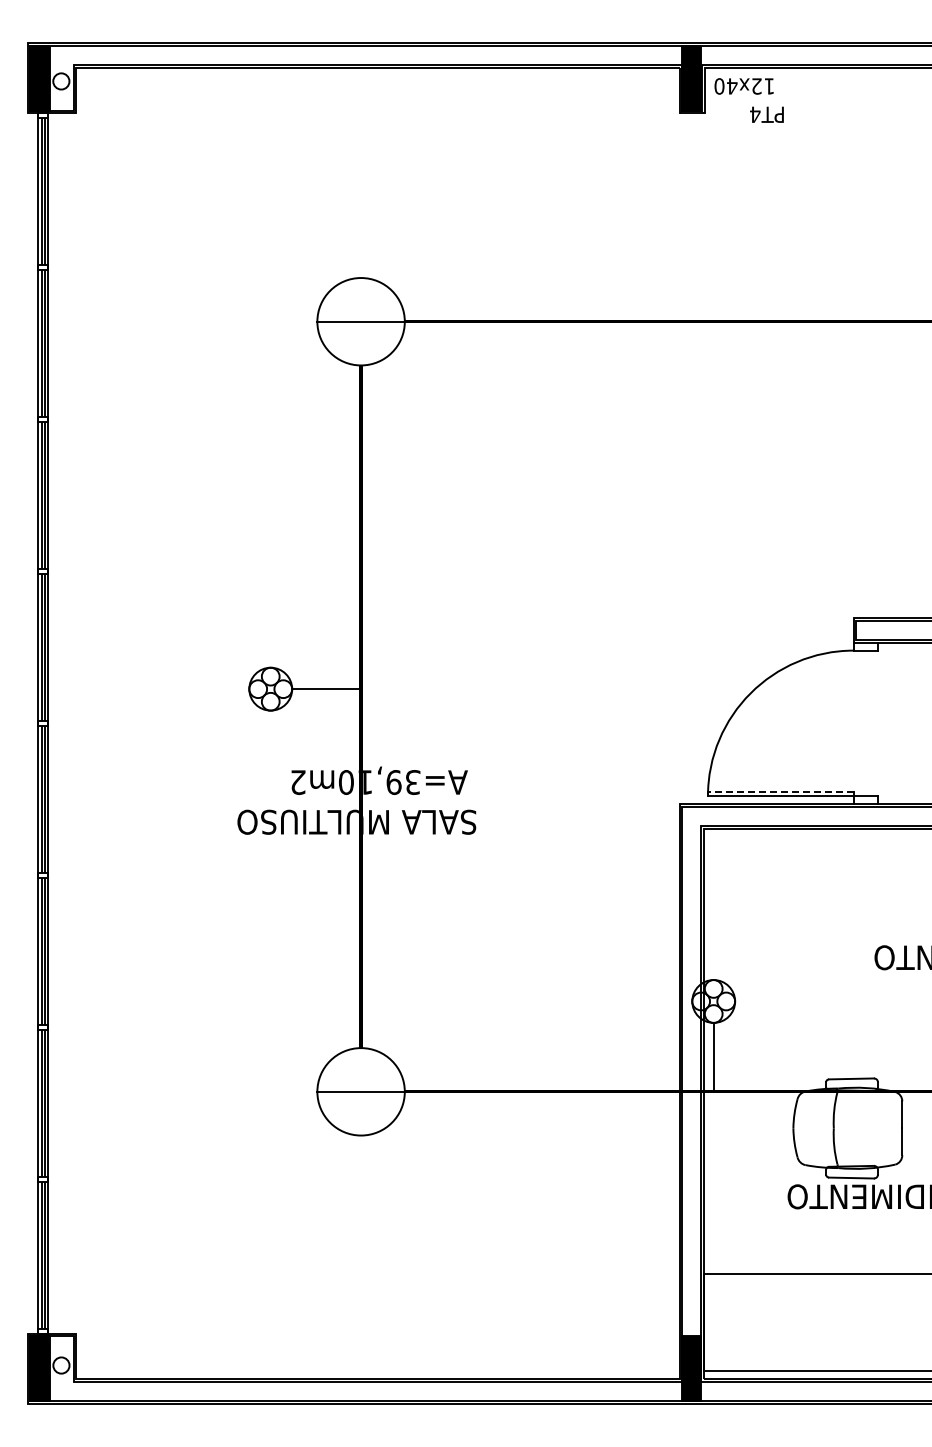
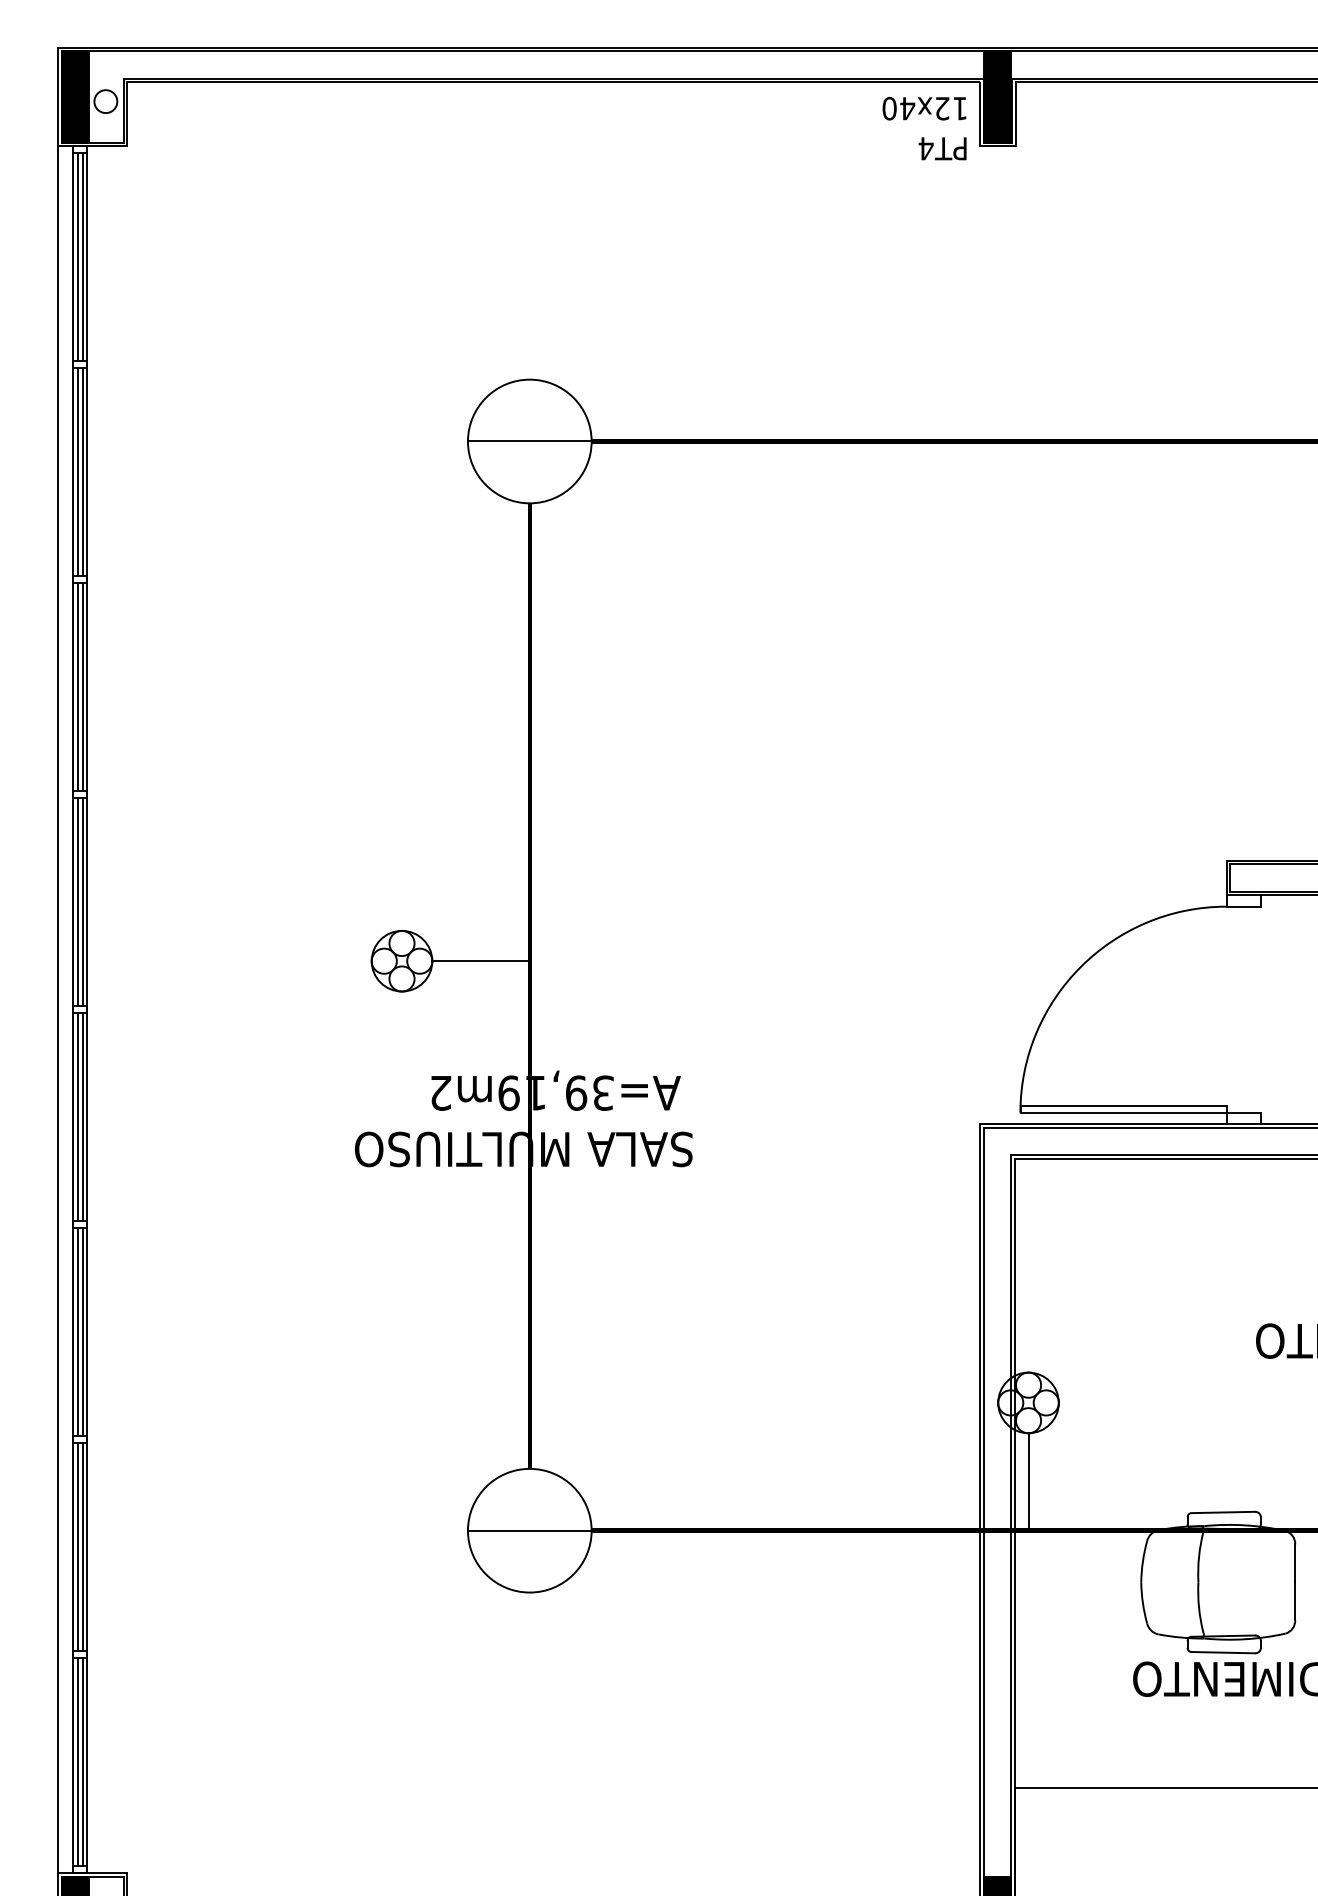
text: (743, 86) -> (923, 108), moved
text: (766, 114) -> (941, 148), moved
line: (27, 723) -> (57, 1009), added
text: (346, 782) -> (509, 1093), A=39,10m2 -> A=39,19m2
line: (780, 791) -> (1123, 1105), dashed -> solid

